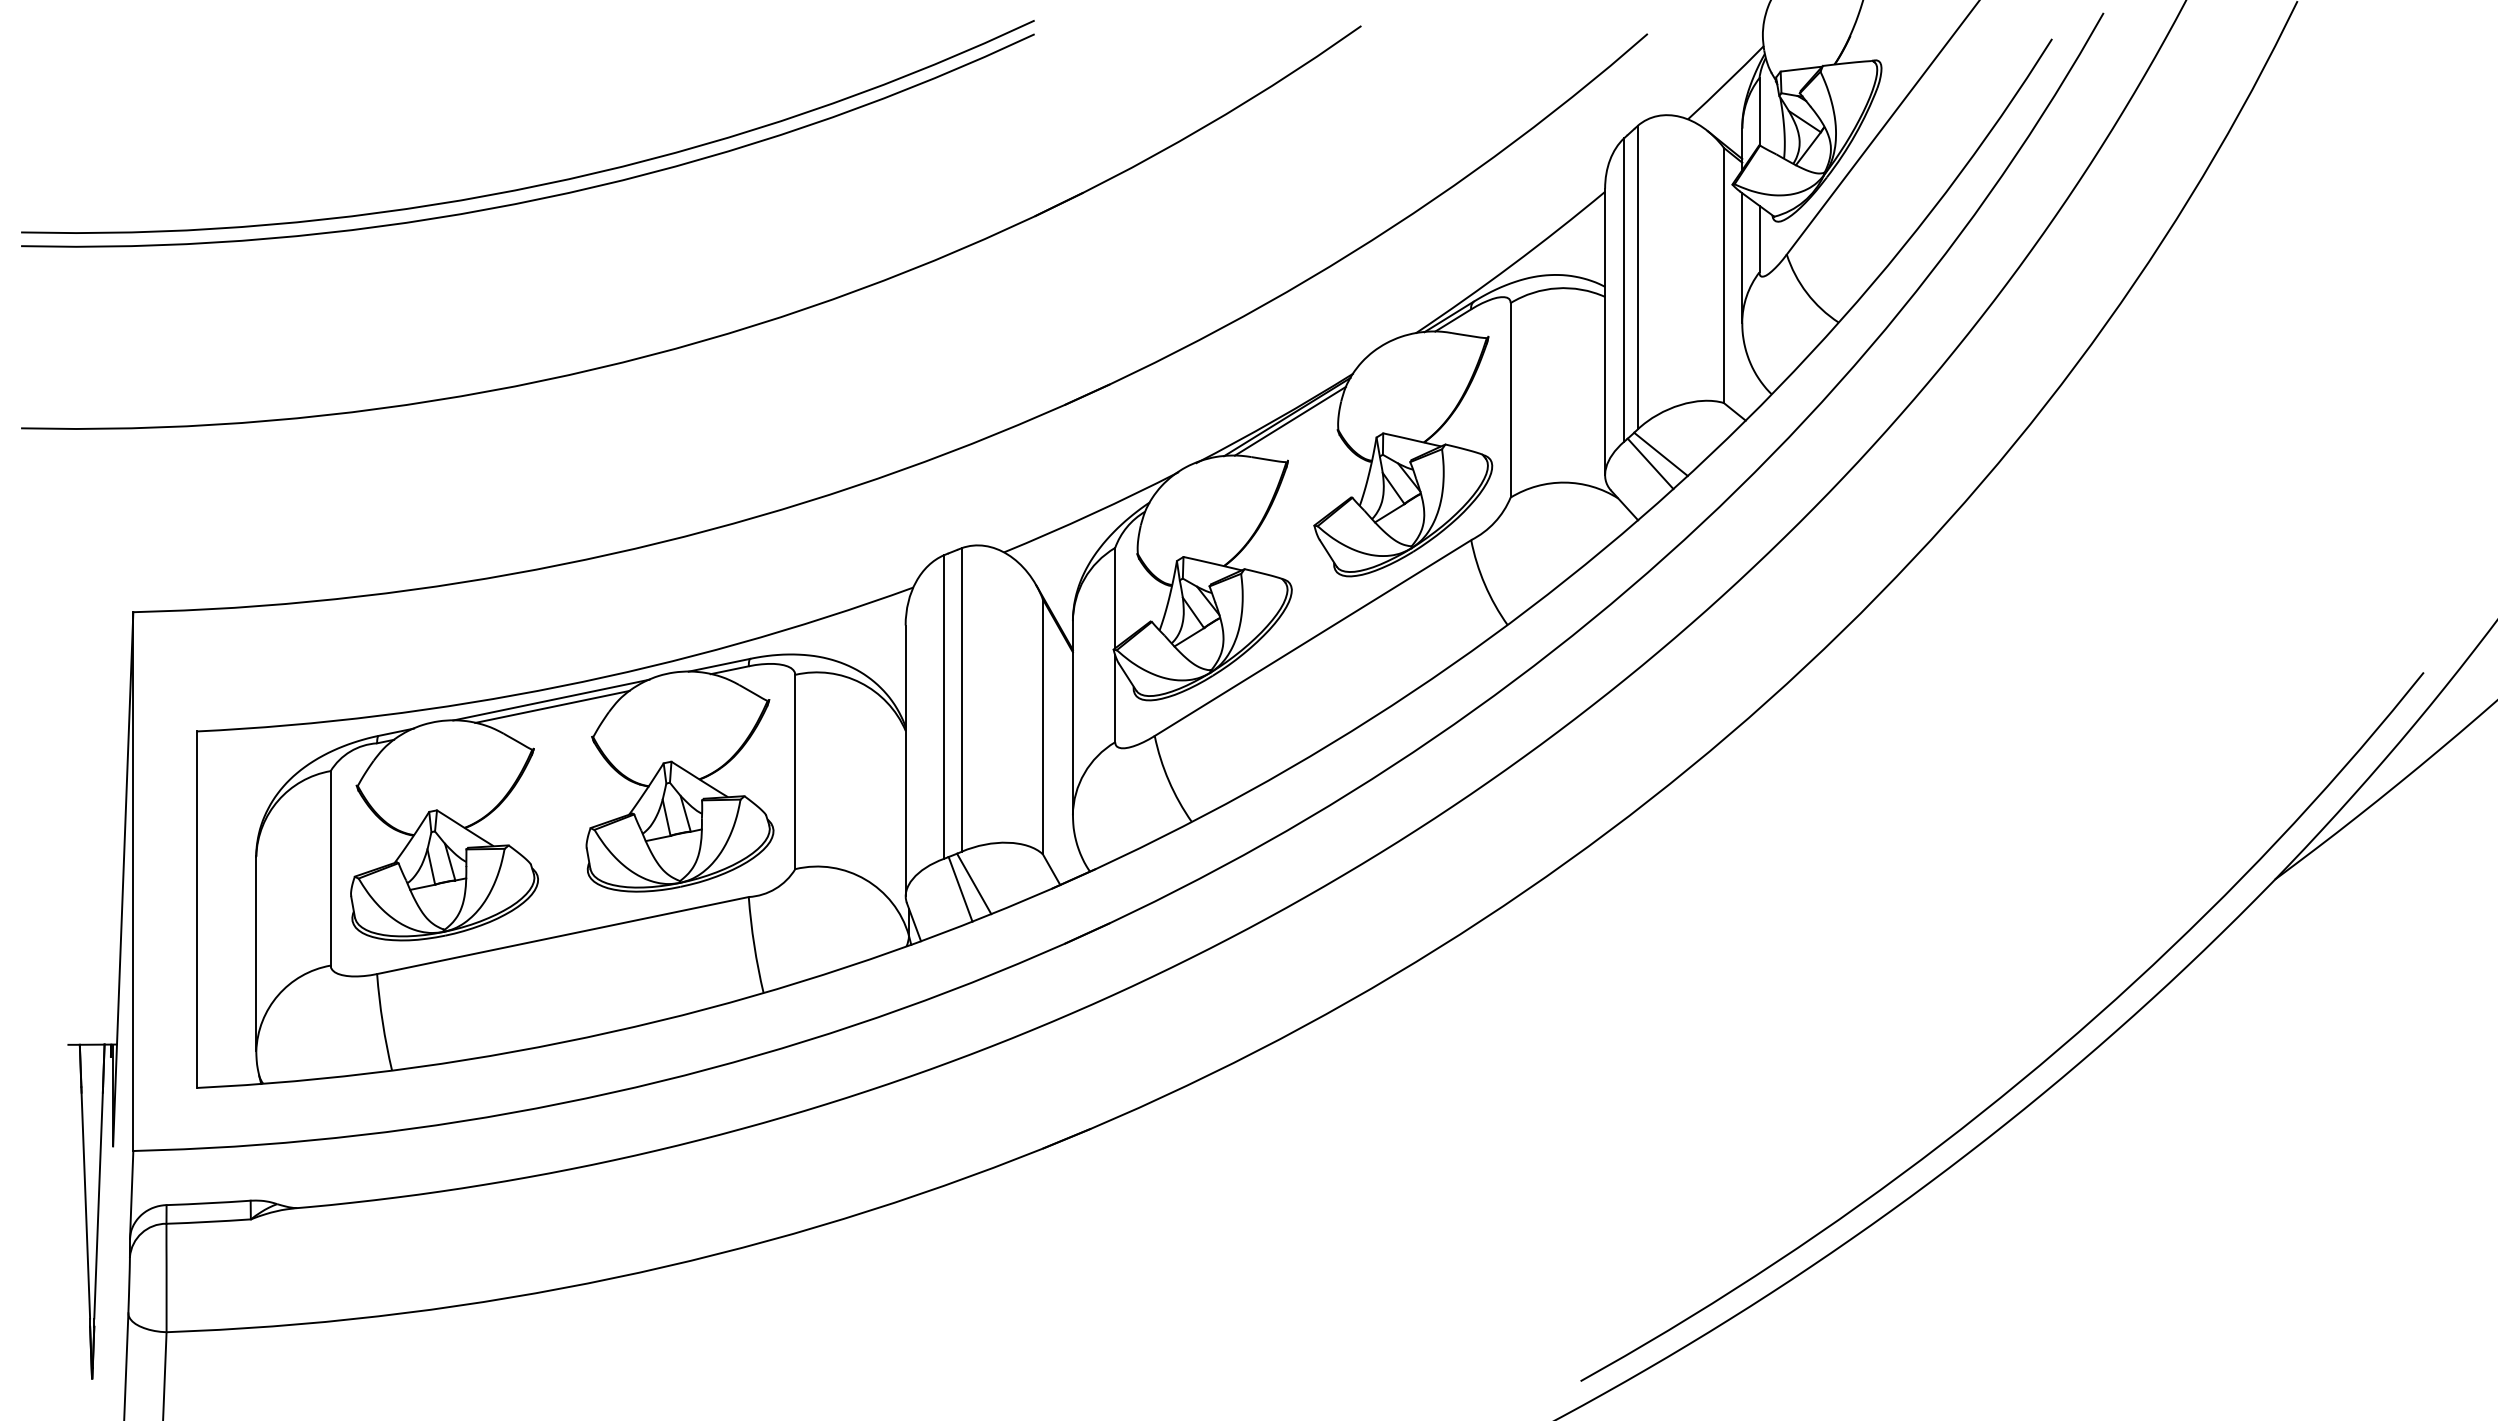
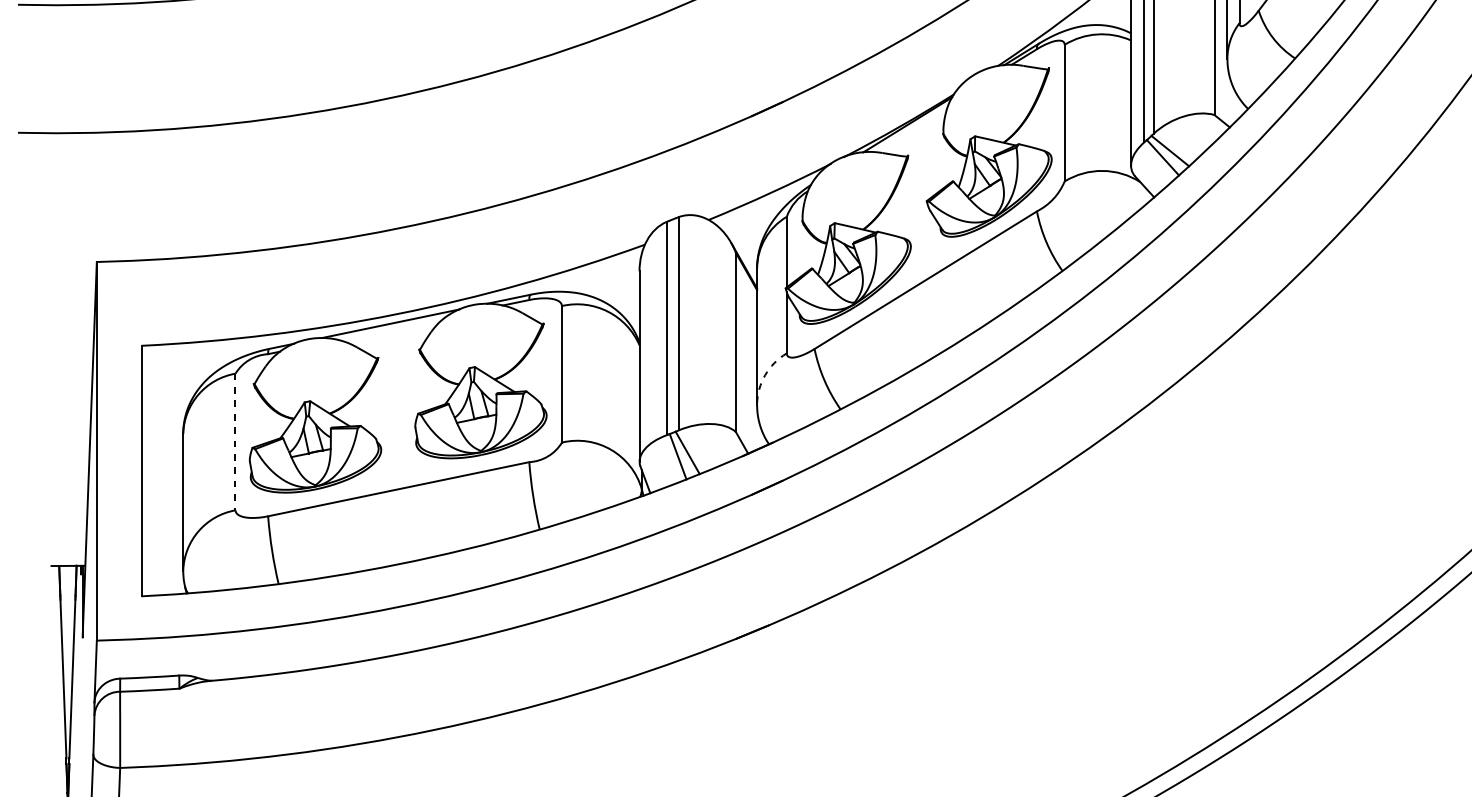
line: (1289, 420) -> (909, 127), removed
line: (552, 706) -> (391, 328), removed
arc: (1084, 773) -> (765, 375), solid -> dashed
line: (330, 868) -> (235, 442), solid -> dashed

